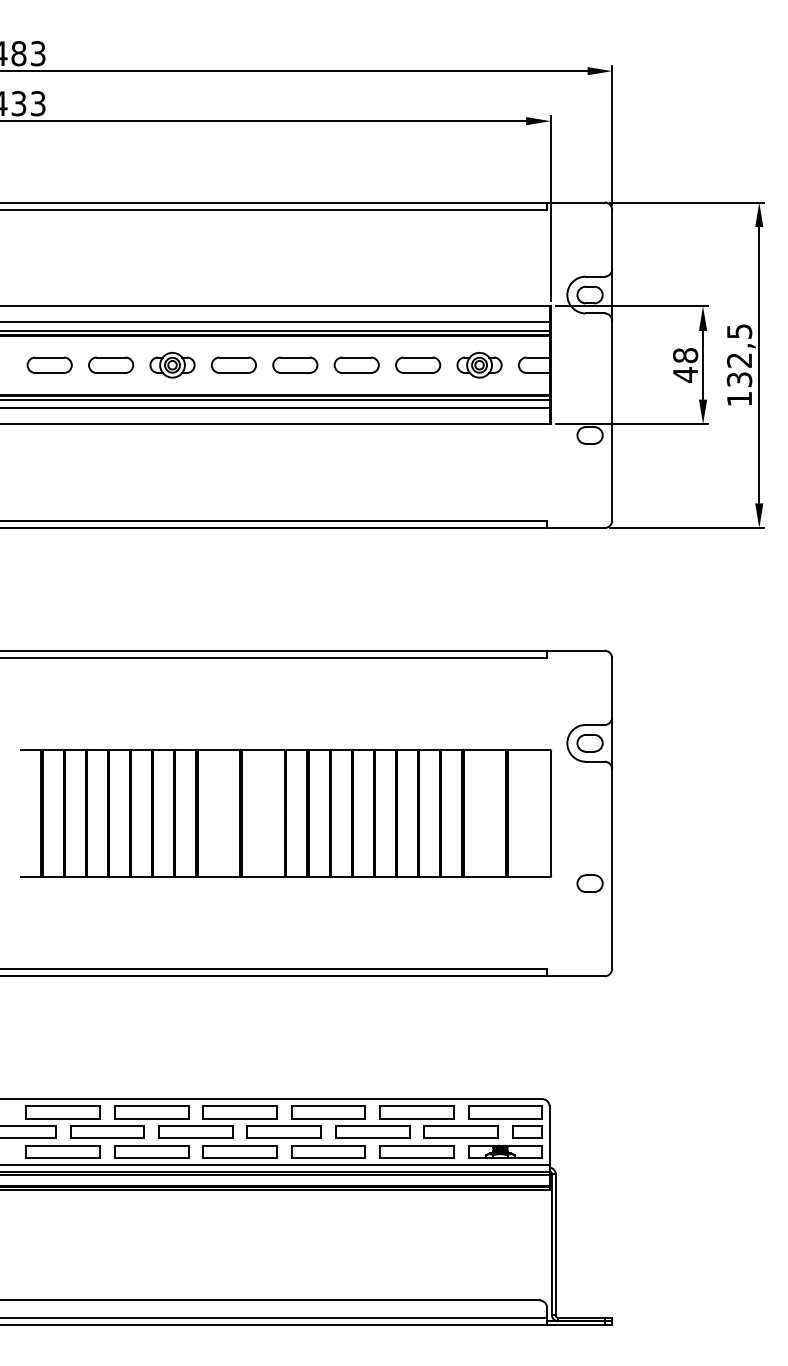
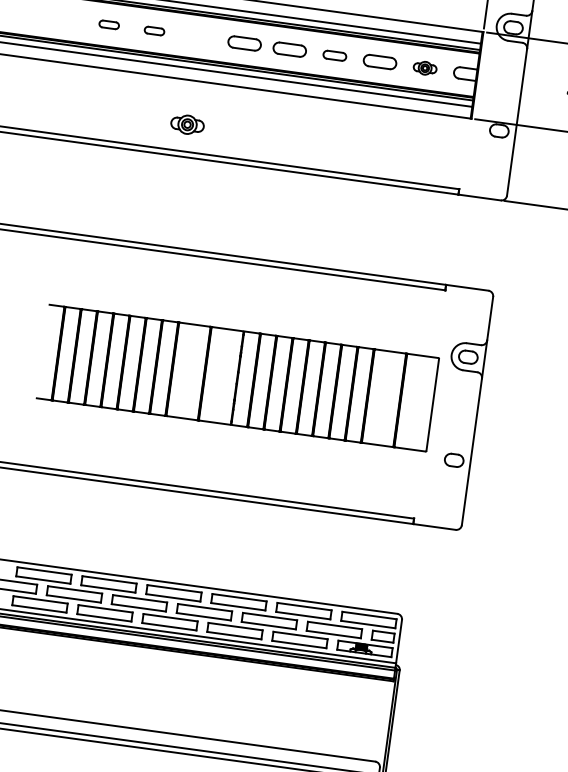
part: (49, 364) -> (109, 24), size x0.6
part: (111, 364) -> (154, 30), size x0.6
part: (356, 364) -> (334, 55), size x0.7
part: (172, 365) -> (187, 124), moved
part: (479, 365) -> (425, 68), size x0.7

